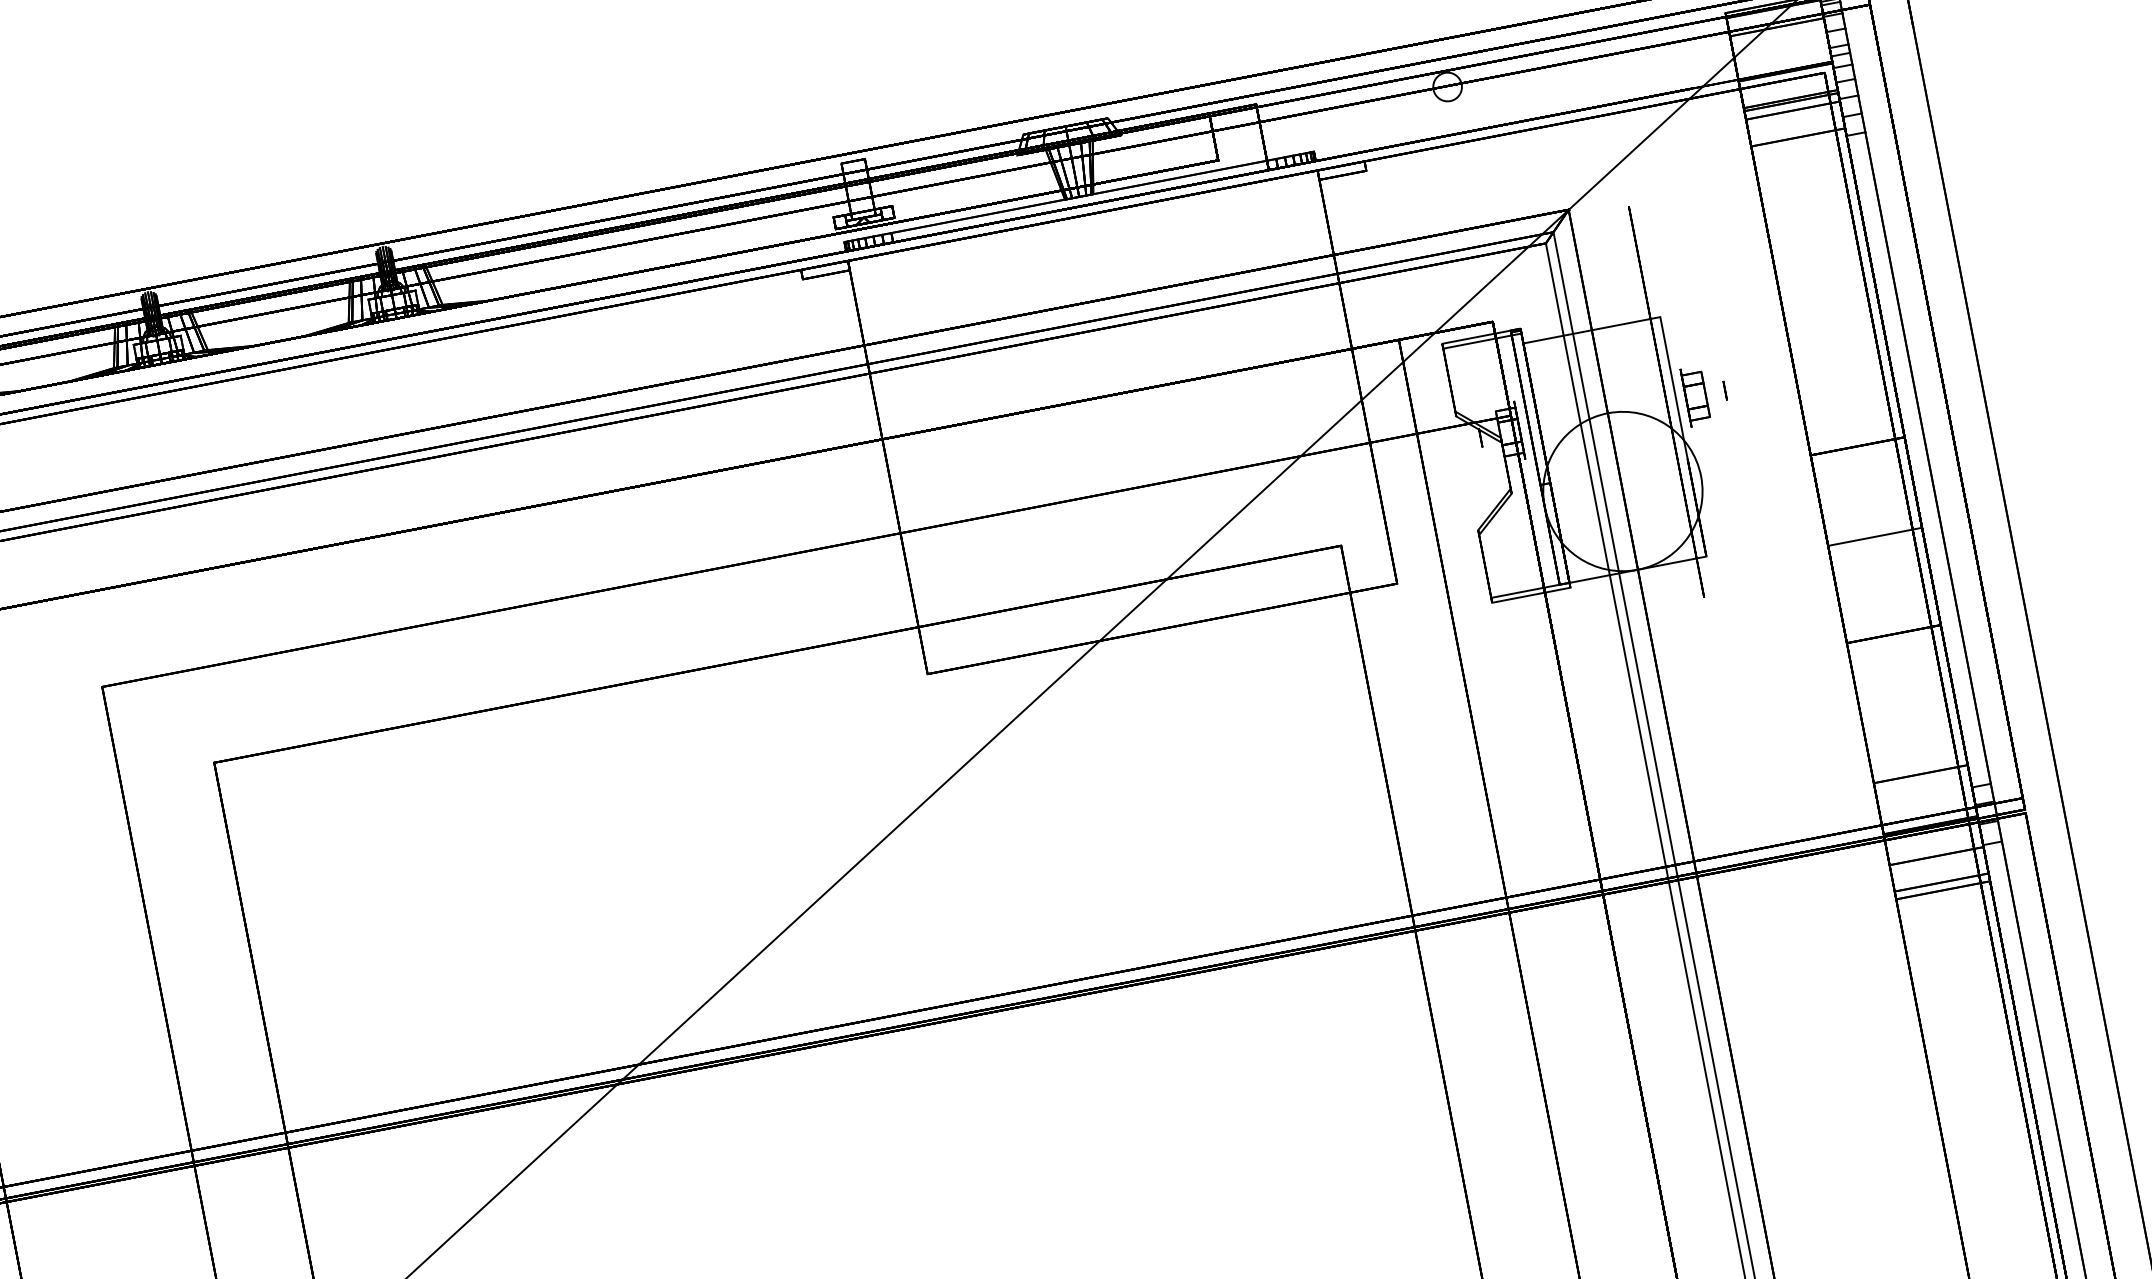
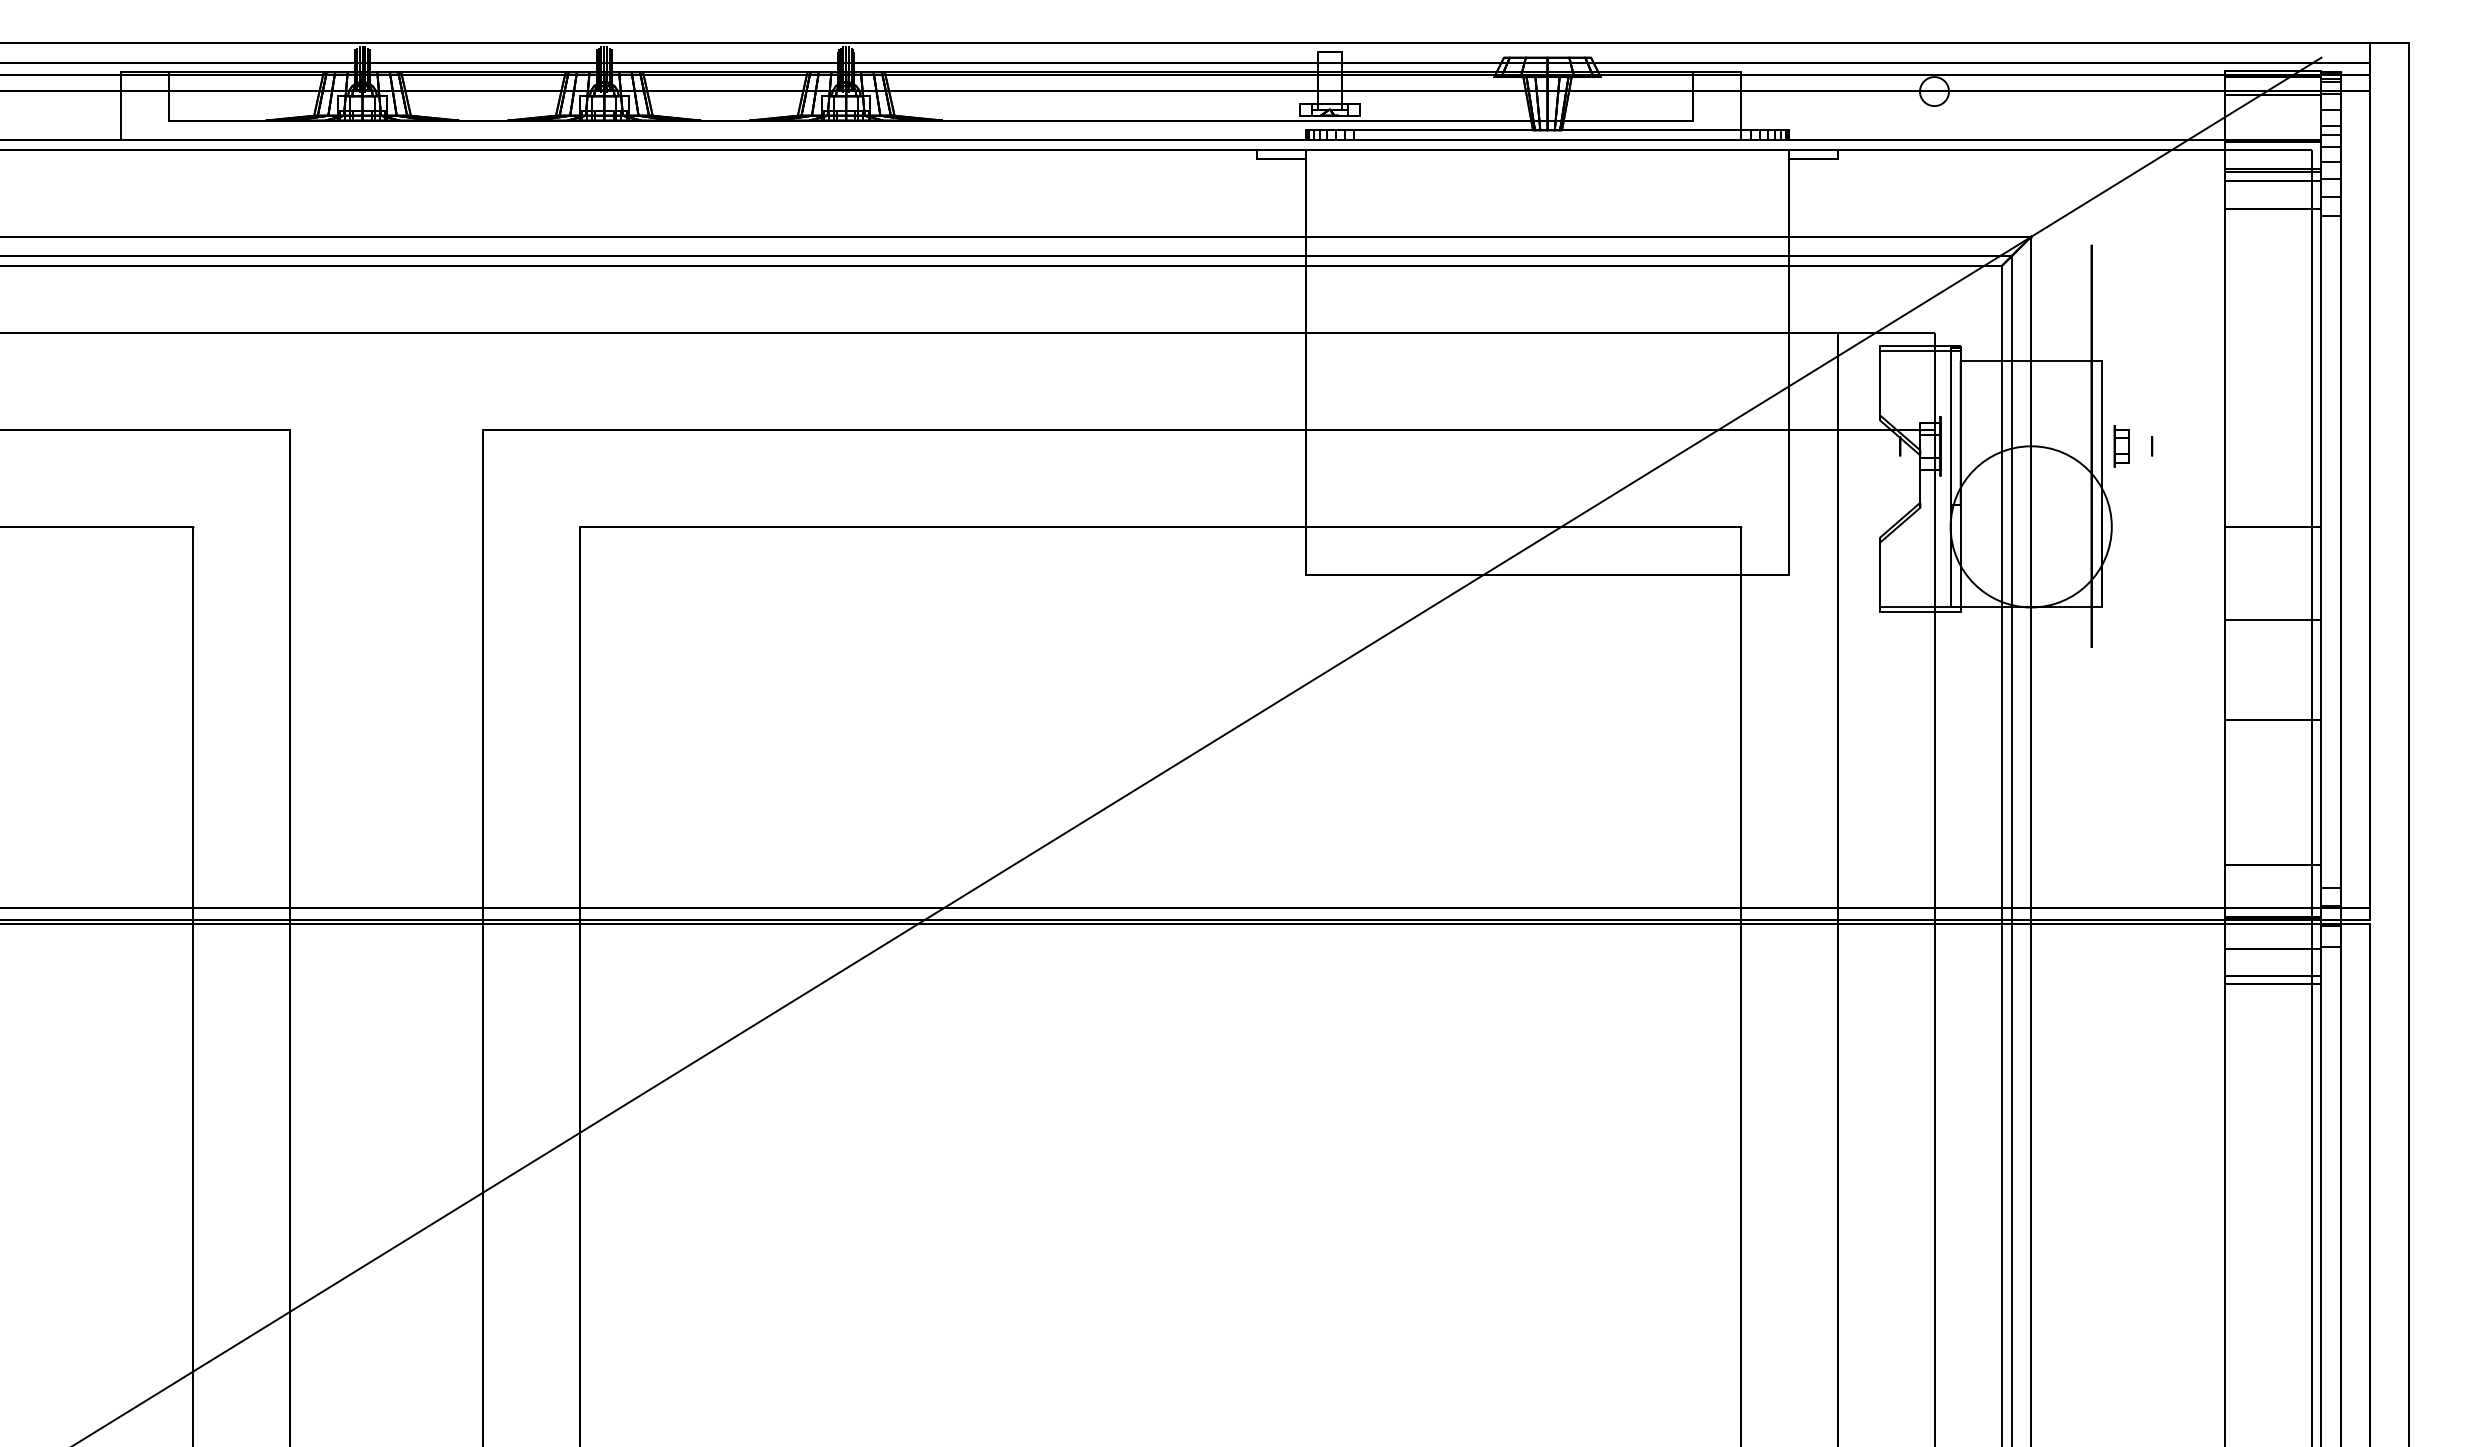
part: (1695, 396) -> (2121, 446), size x0.7

